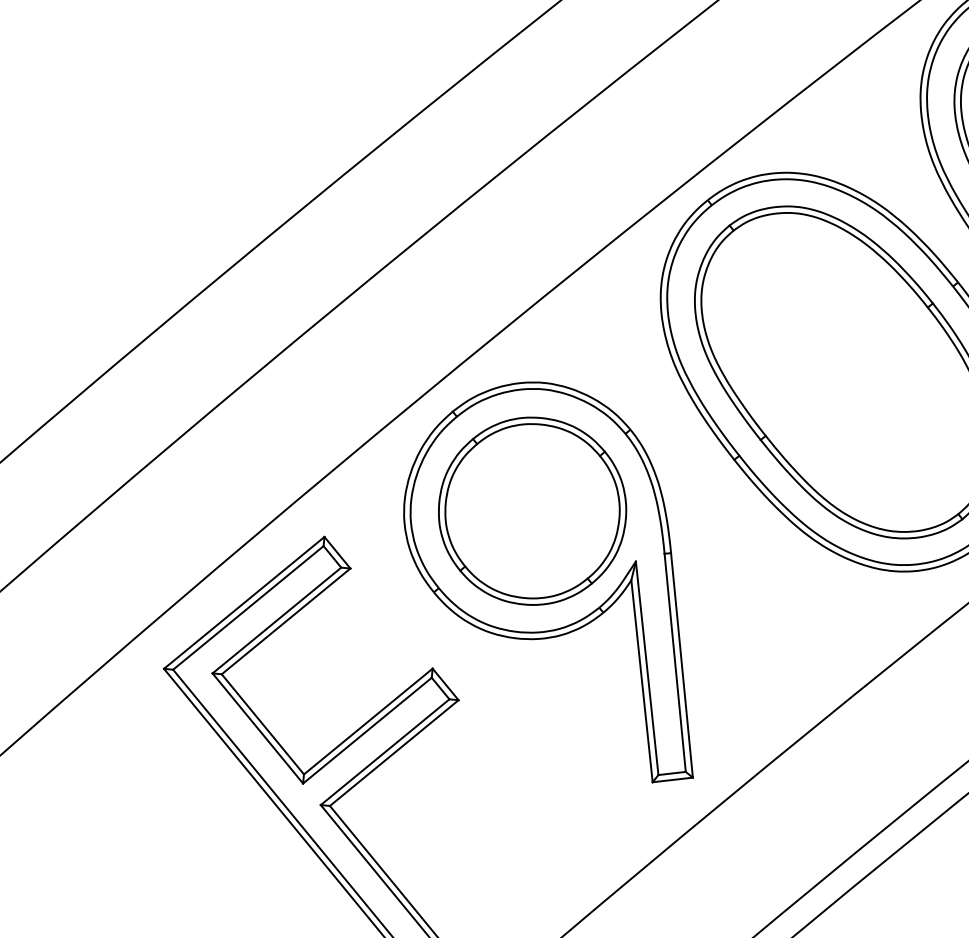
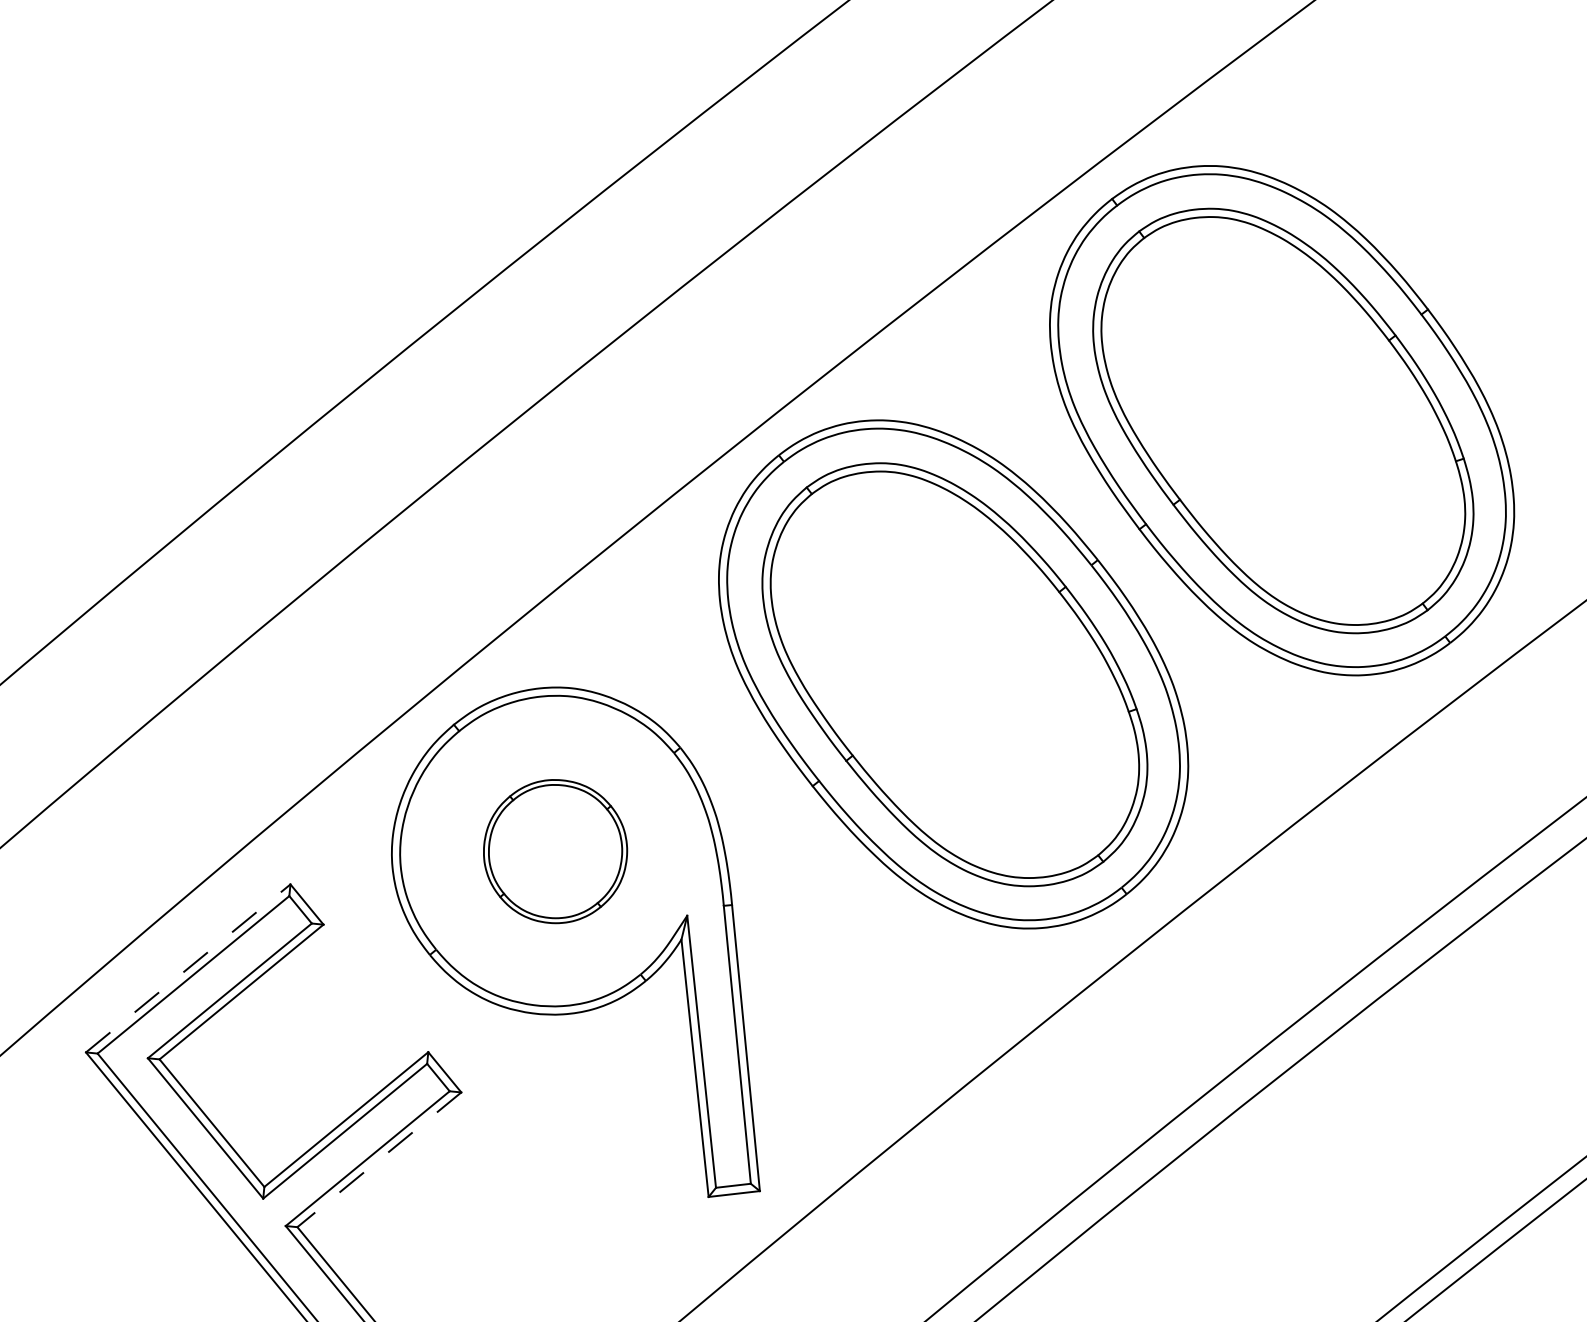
part: (532, 511) -> (555, 851), size x0.6
line: (244, 602) -> (188, 968), solid -> dashed
line: (394, 753) -> (379, 1160), solid -> dashed

